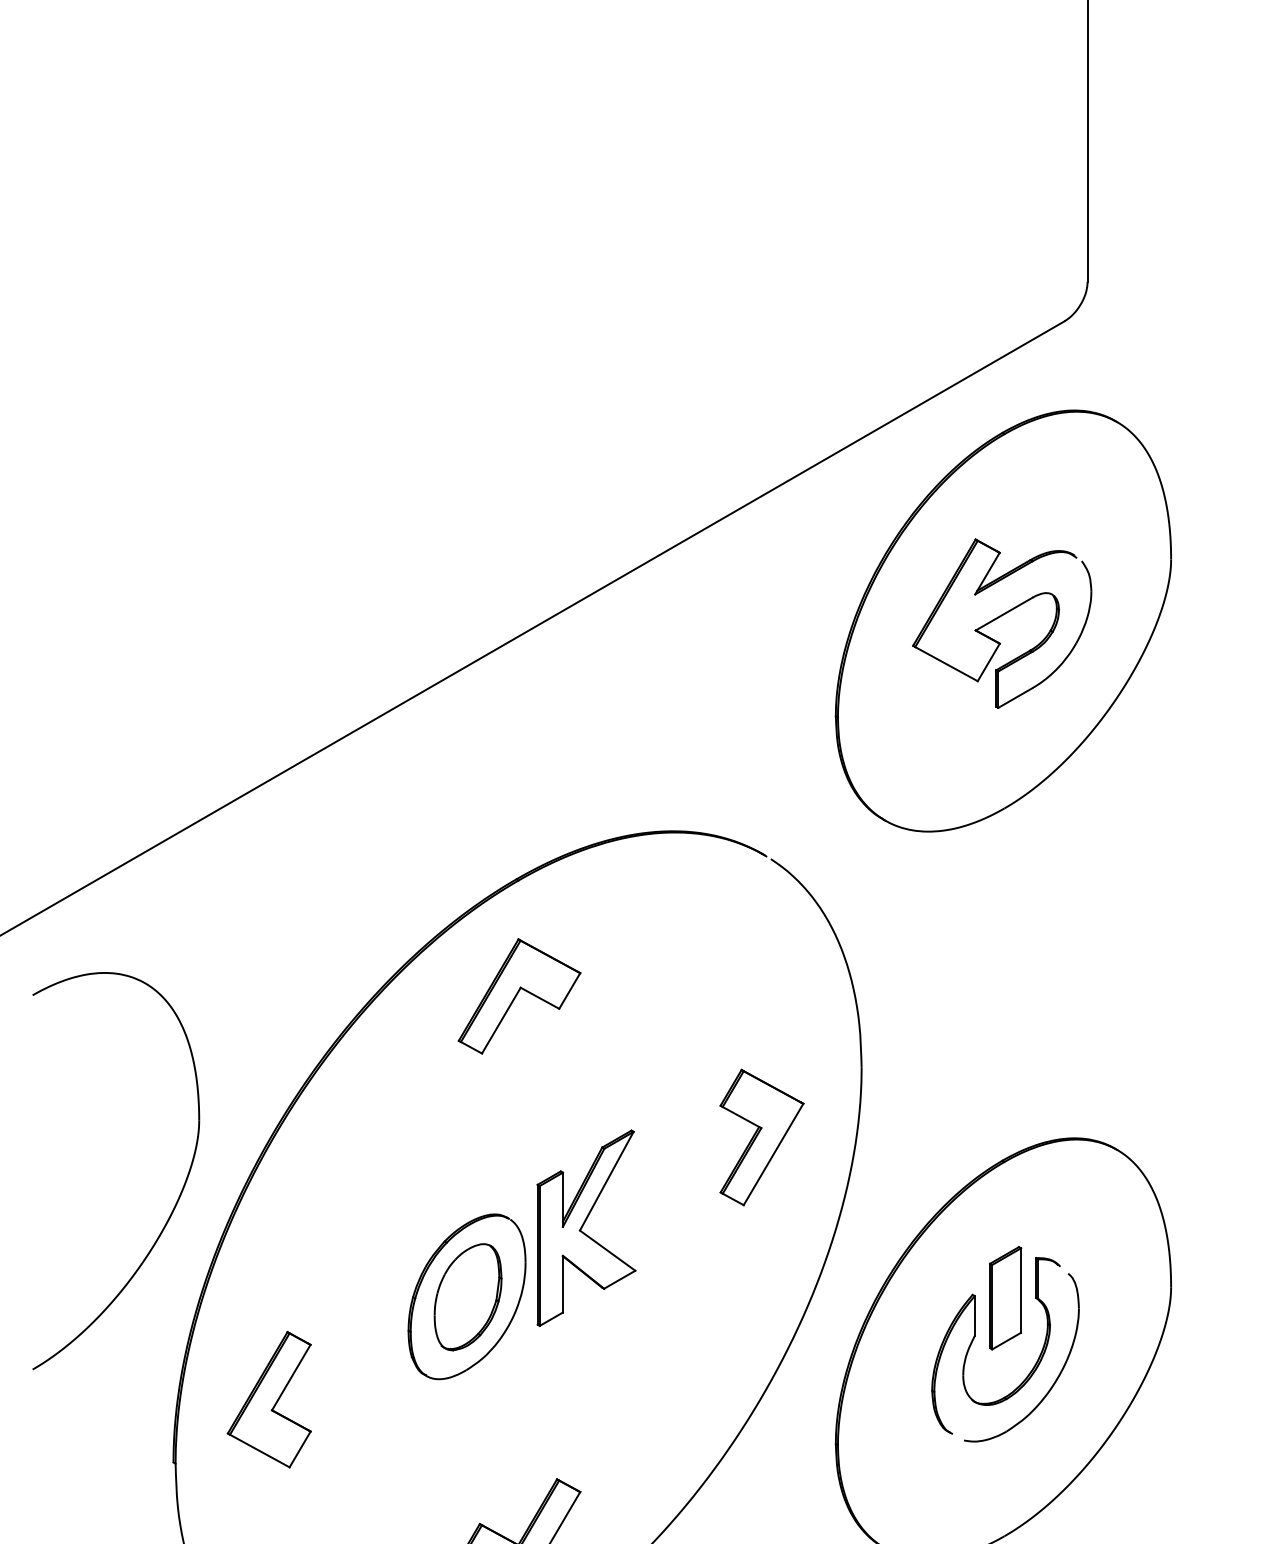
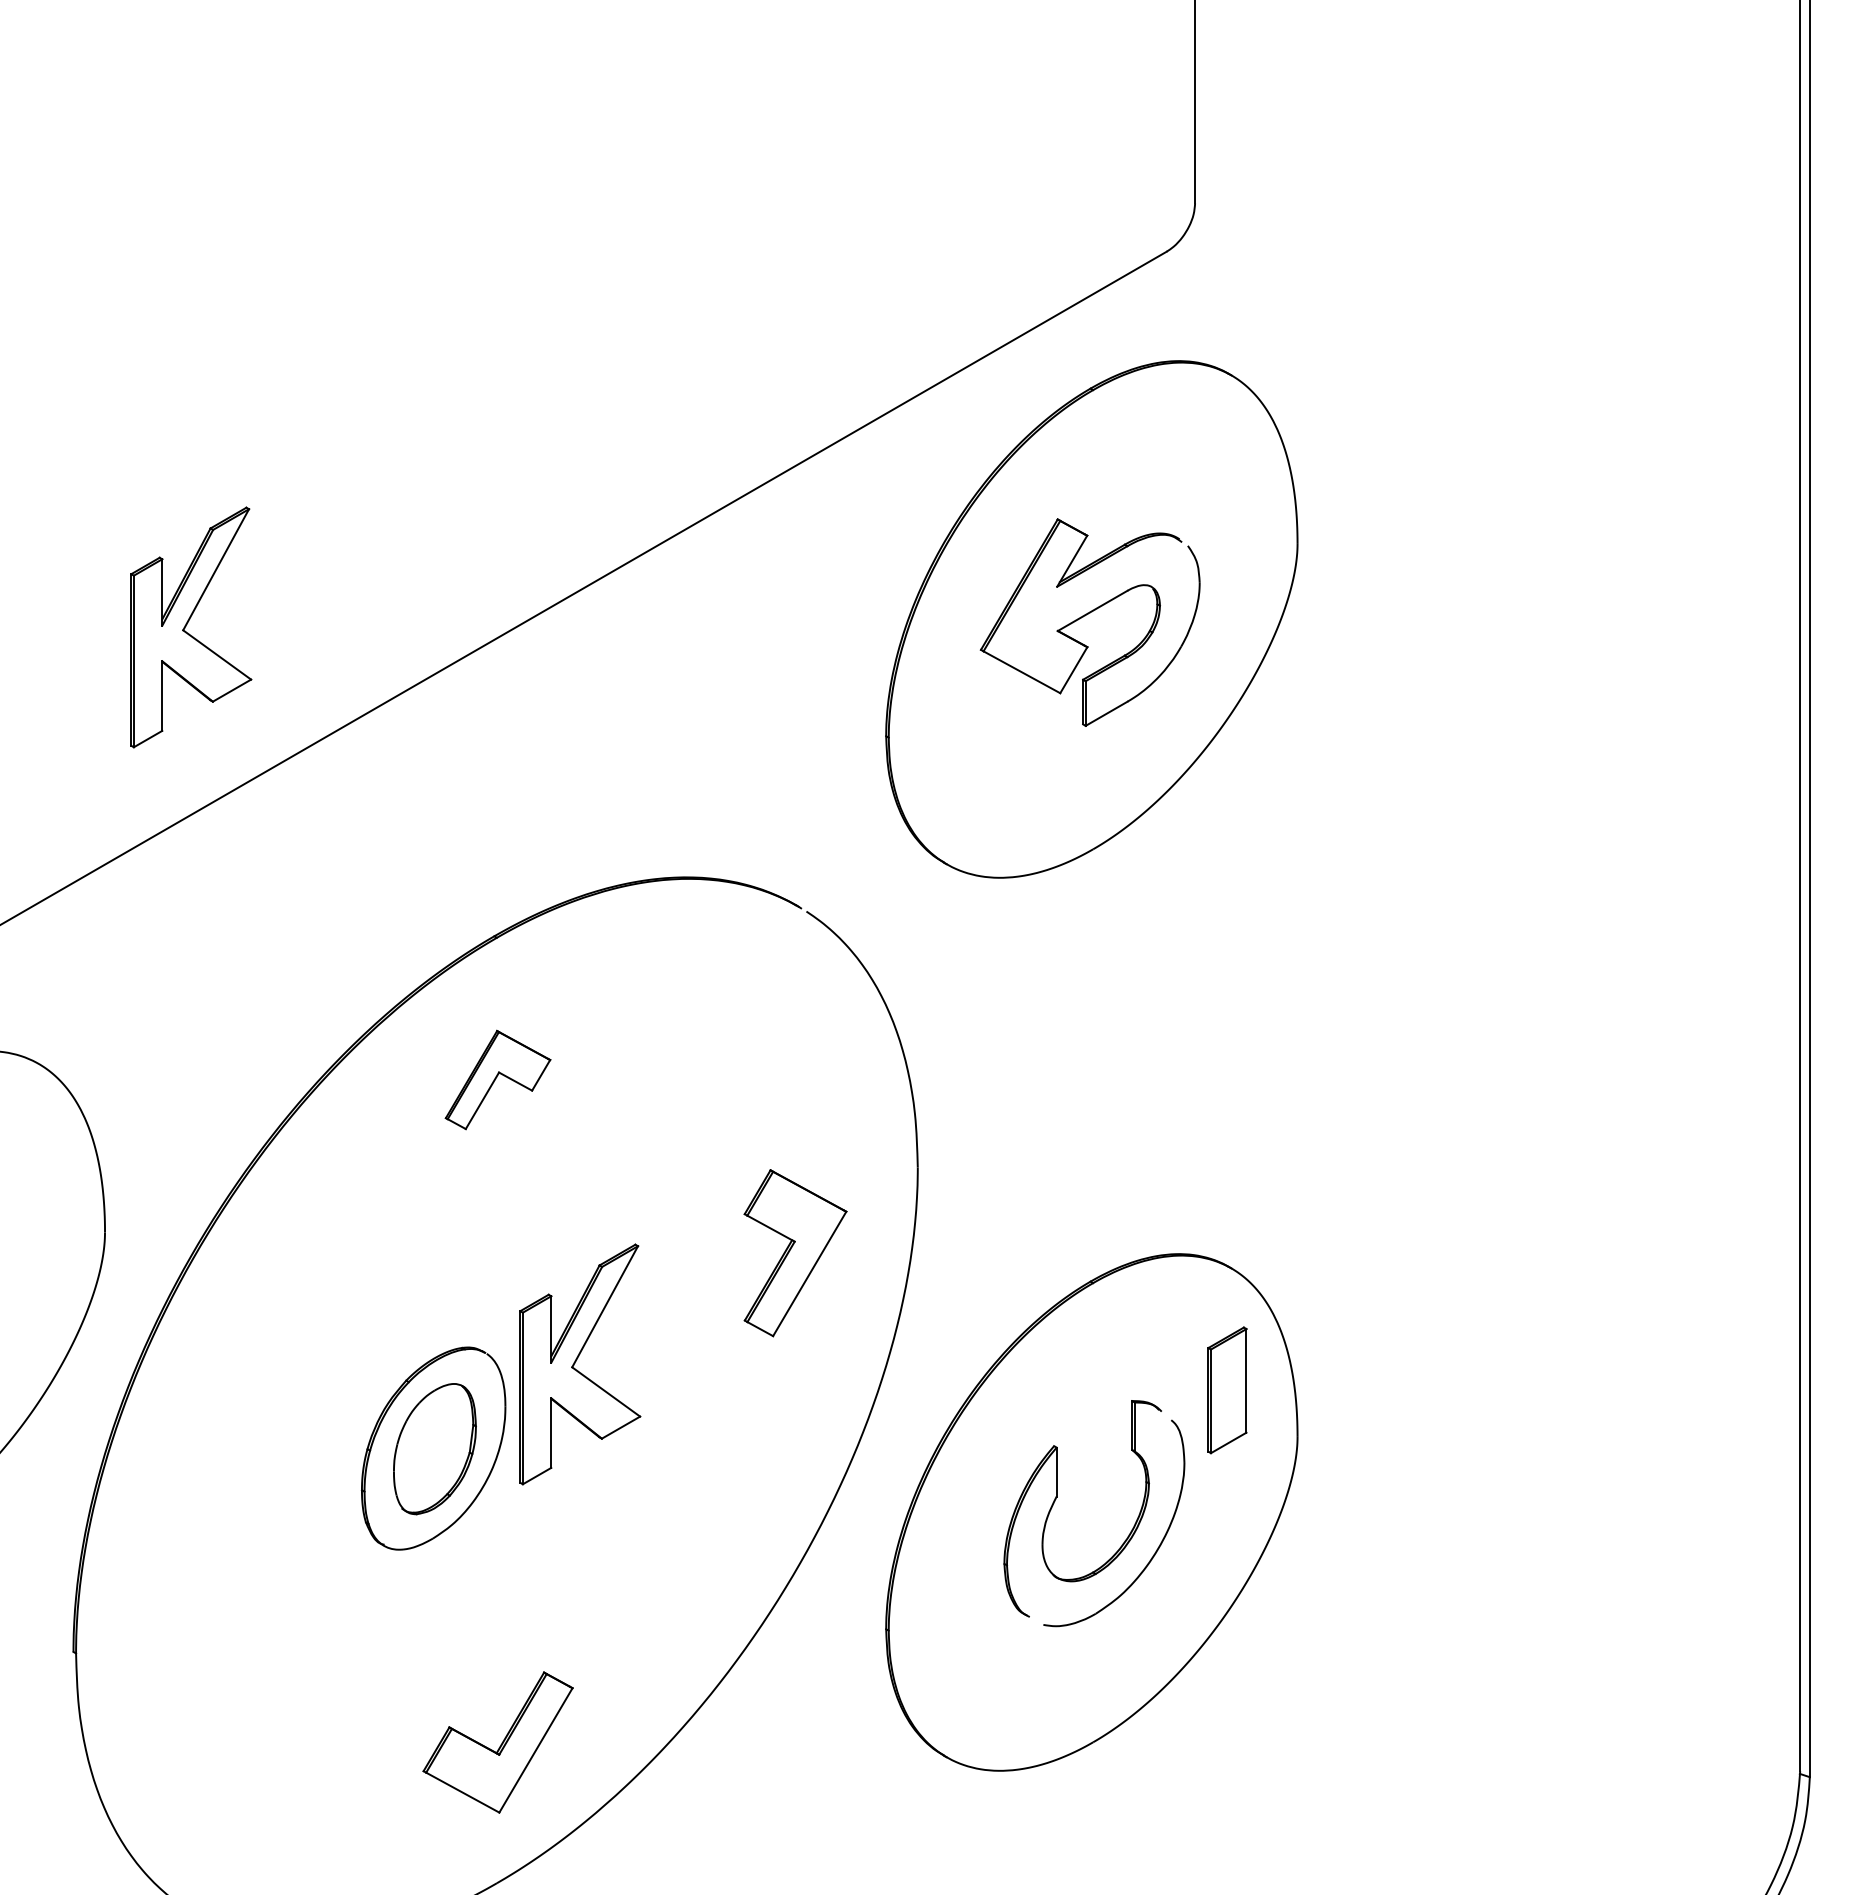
part: (269, 627) -> (191, 627), added
part: (519, 996) -> (497, 1079), size x0.7
part: (1005, 1298) -> (1227, 1390), moved
part: (268, 1399) -> (190, 1574), removed

